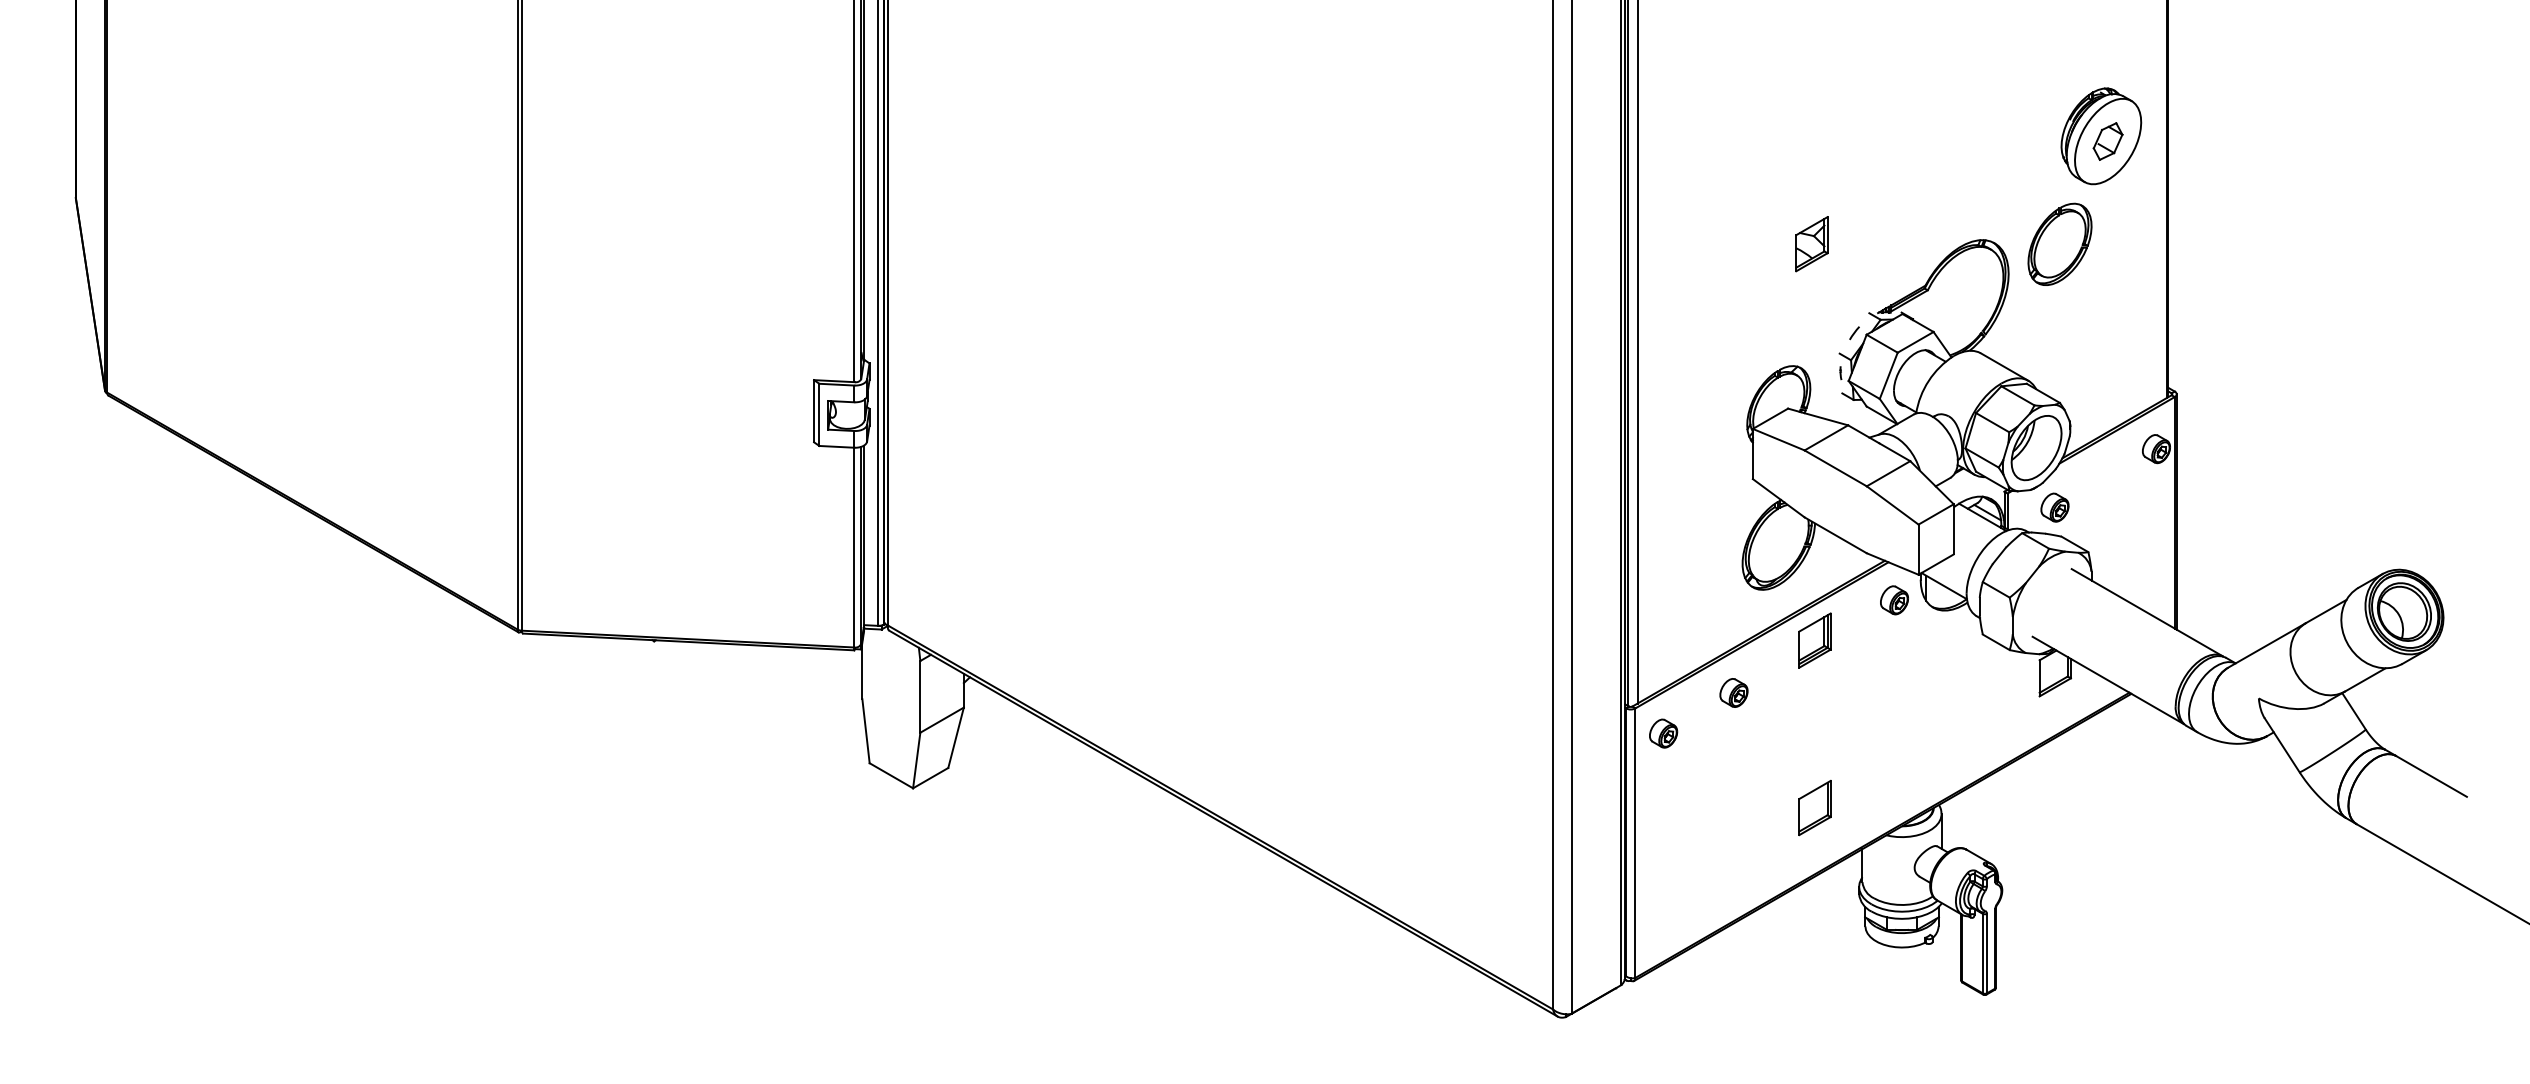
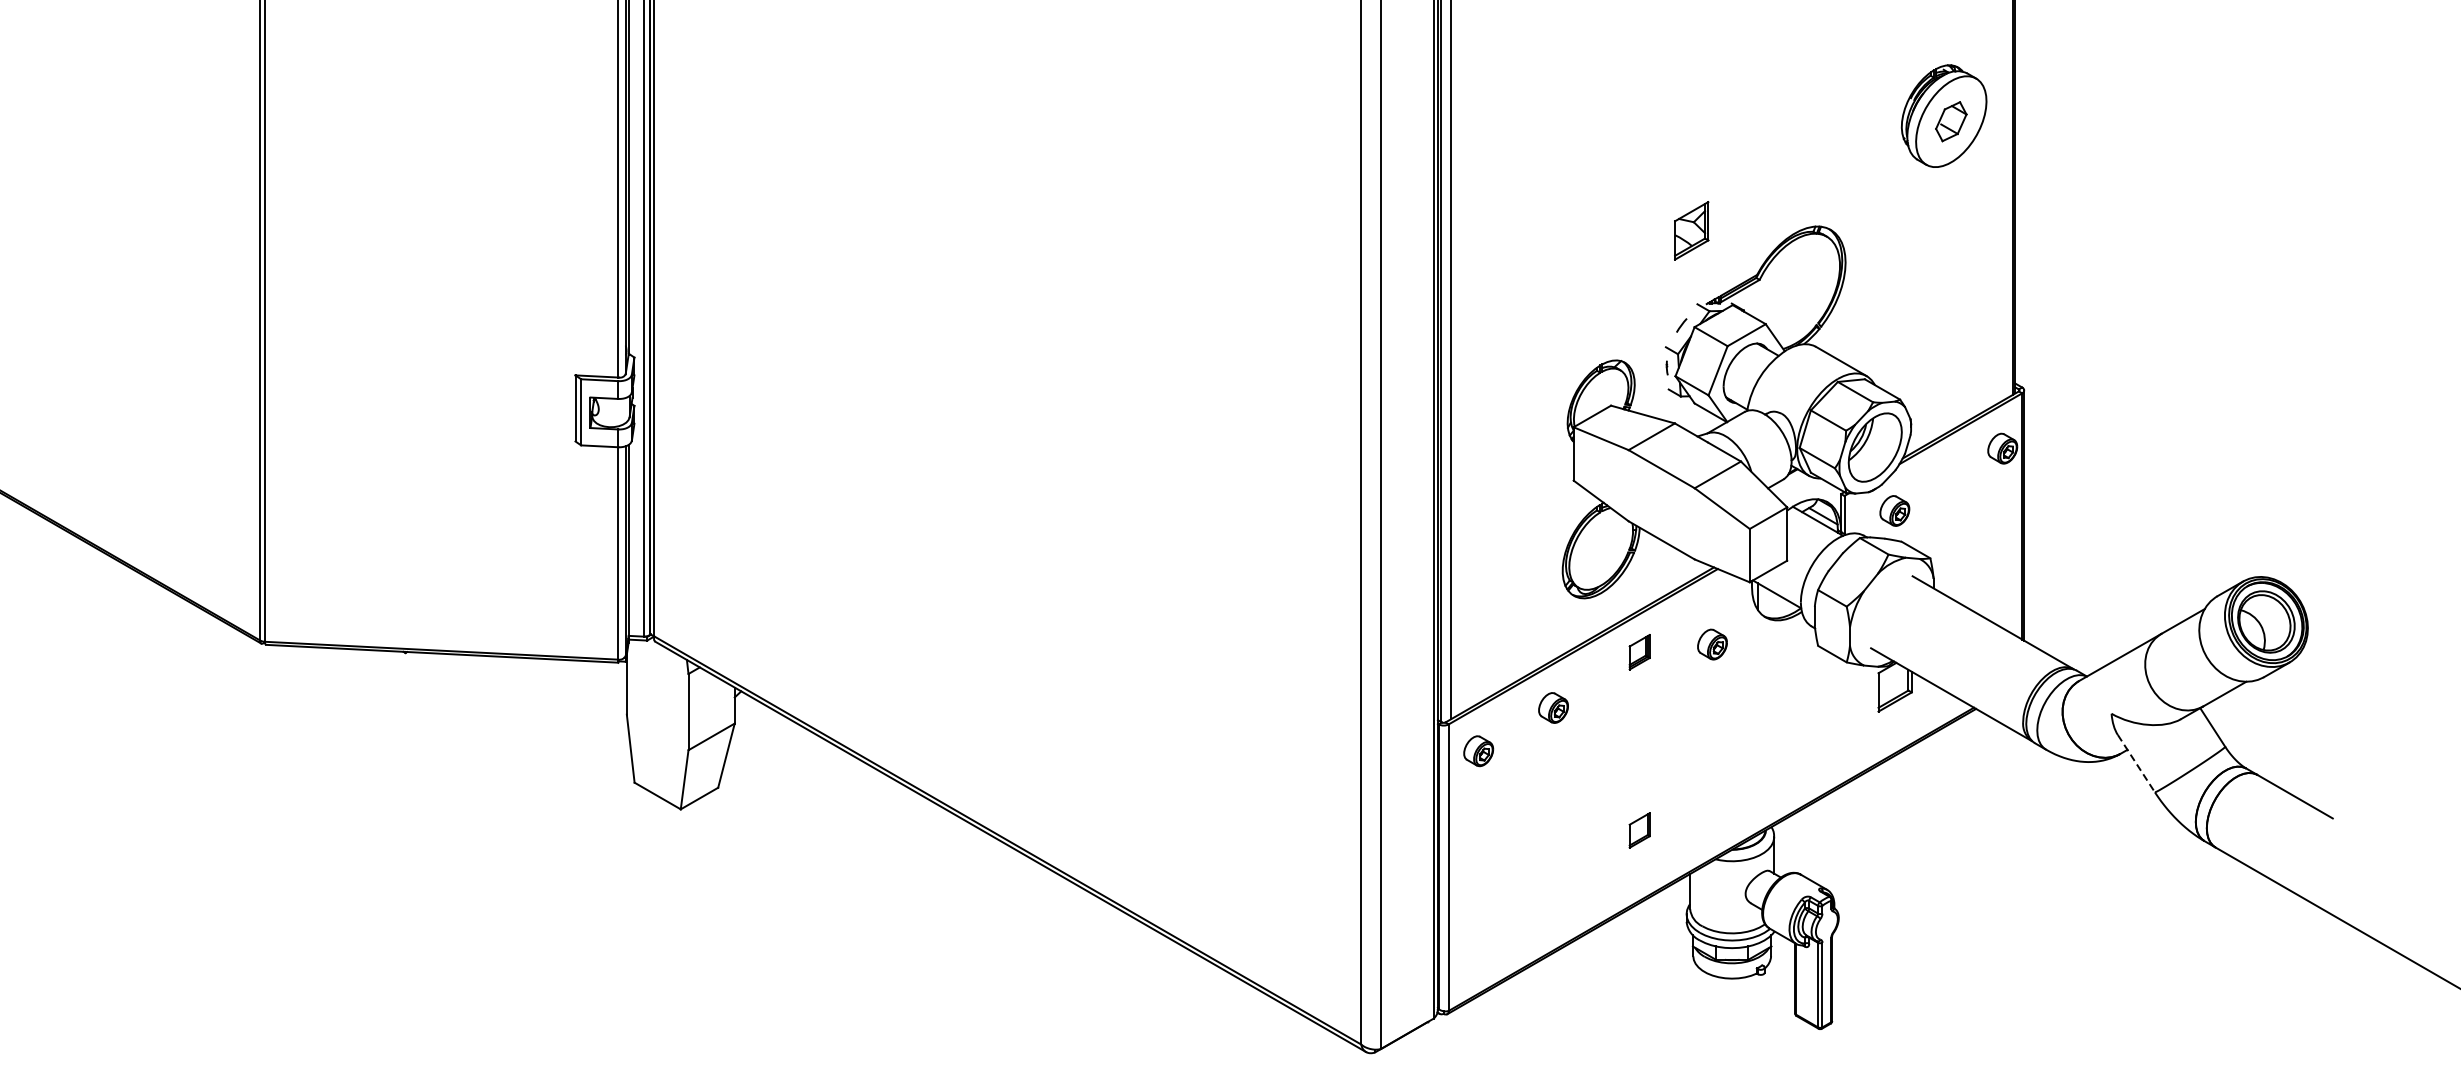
part: (2059, 243) -> (1899, 230), removed
part: (1811, 244) -> (1691, 231), moved
part: (1894, 600) -> (1712, 644), moved
part: (1814, 640) -> (1639, 652), size x0.6
line: (2282, 745) -> (2136, 763), solid -> dashed
part: (1814, 808) -> (1639, 830), size x0.6

